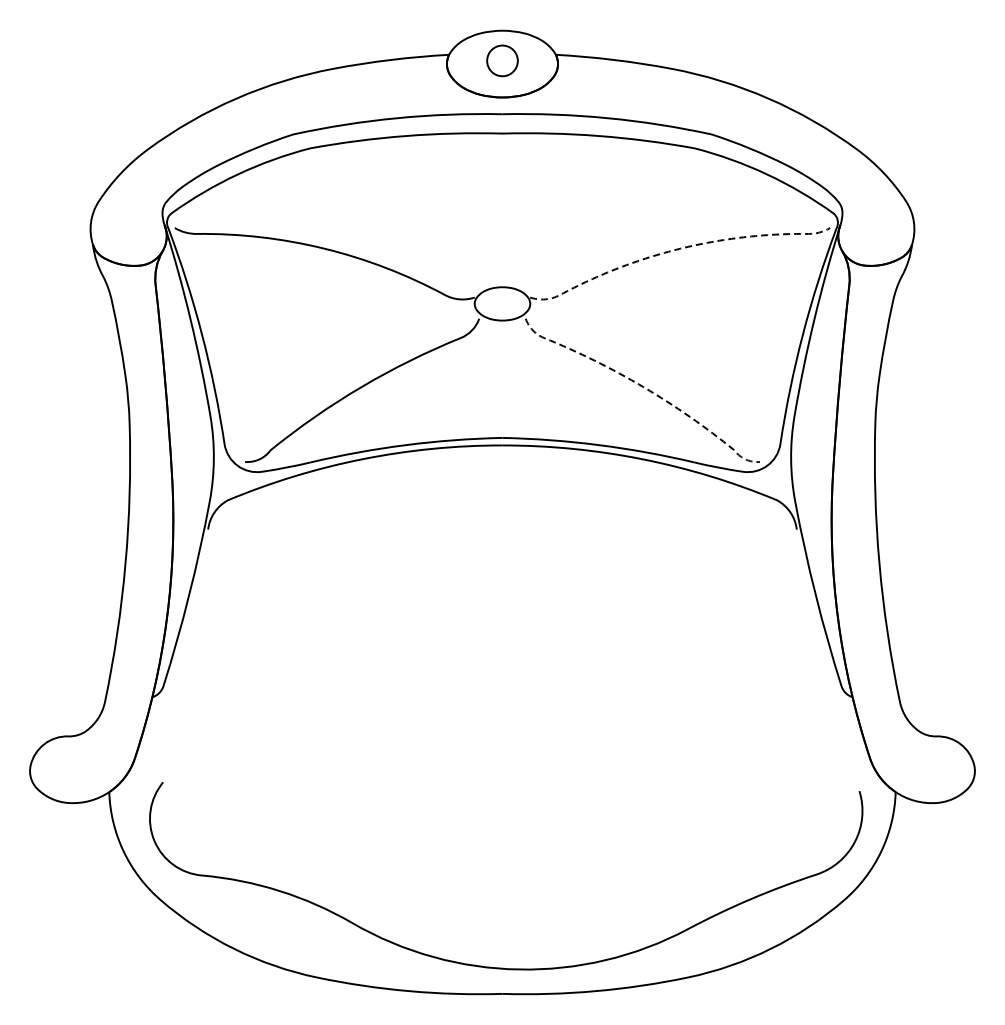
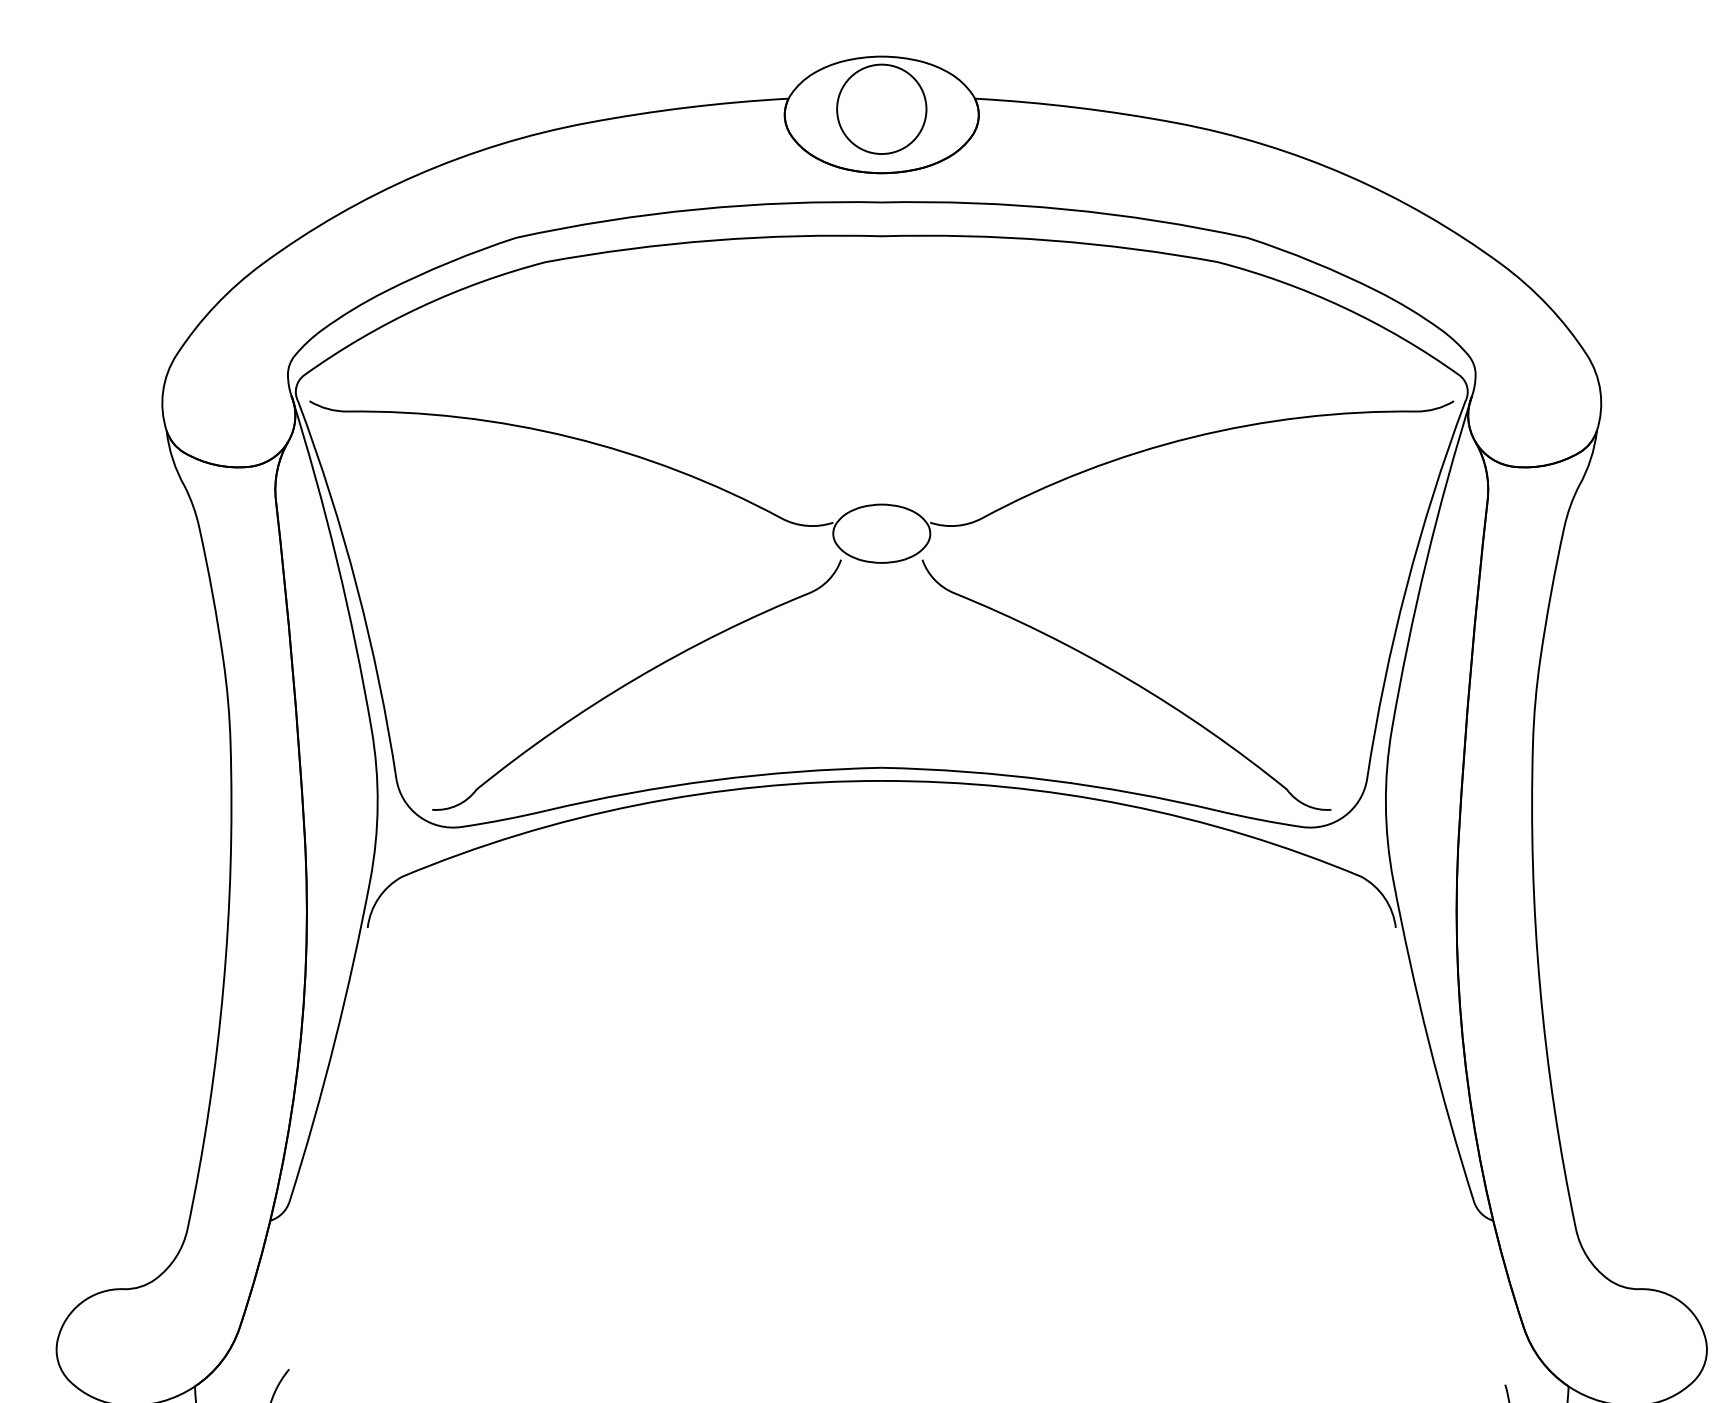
circle: (502, 60) -> (881, 108), size x1.67
line: (675, 249) -> (1183, 438), dashed -> solid
line: (643, 387) -> (1128, 679), dashed -> solid

